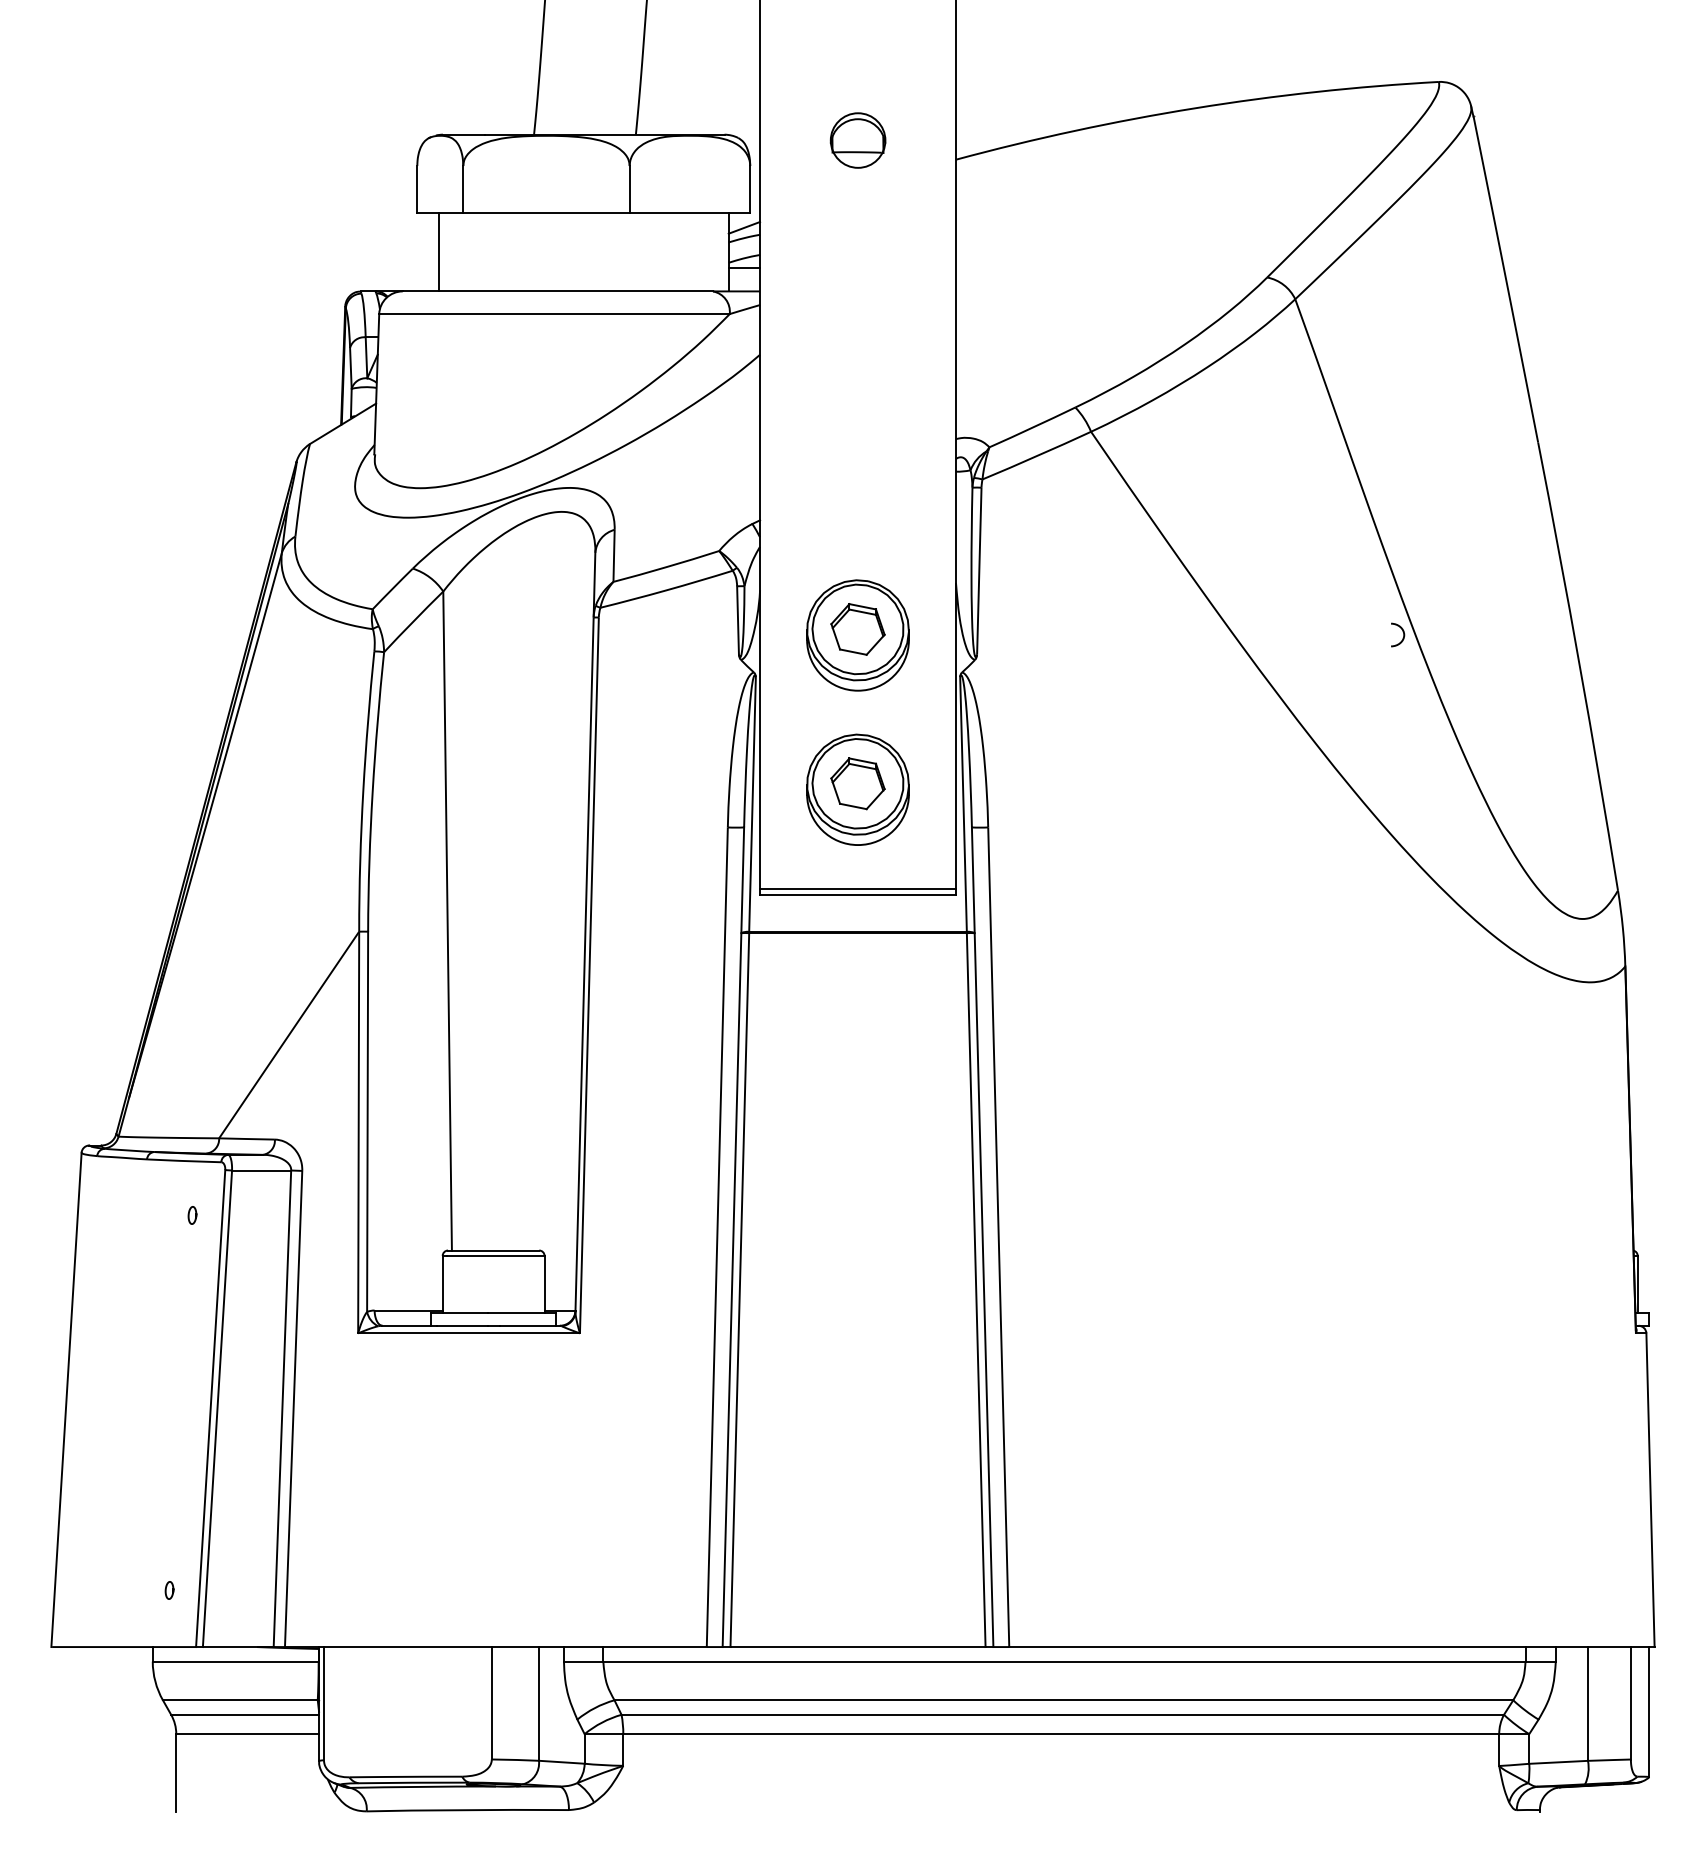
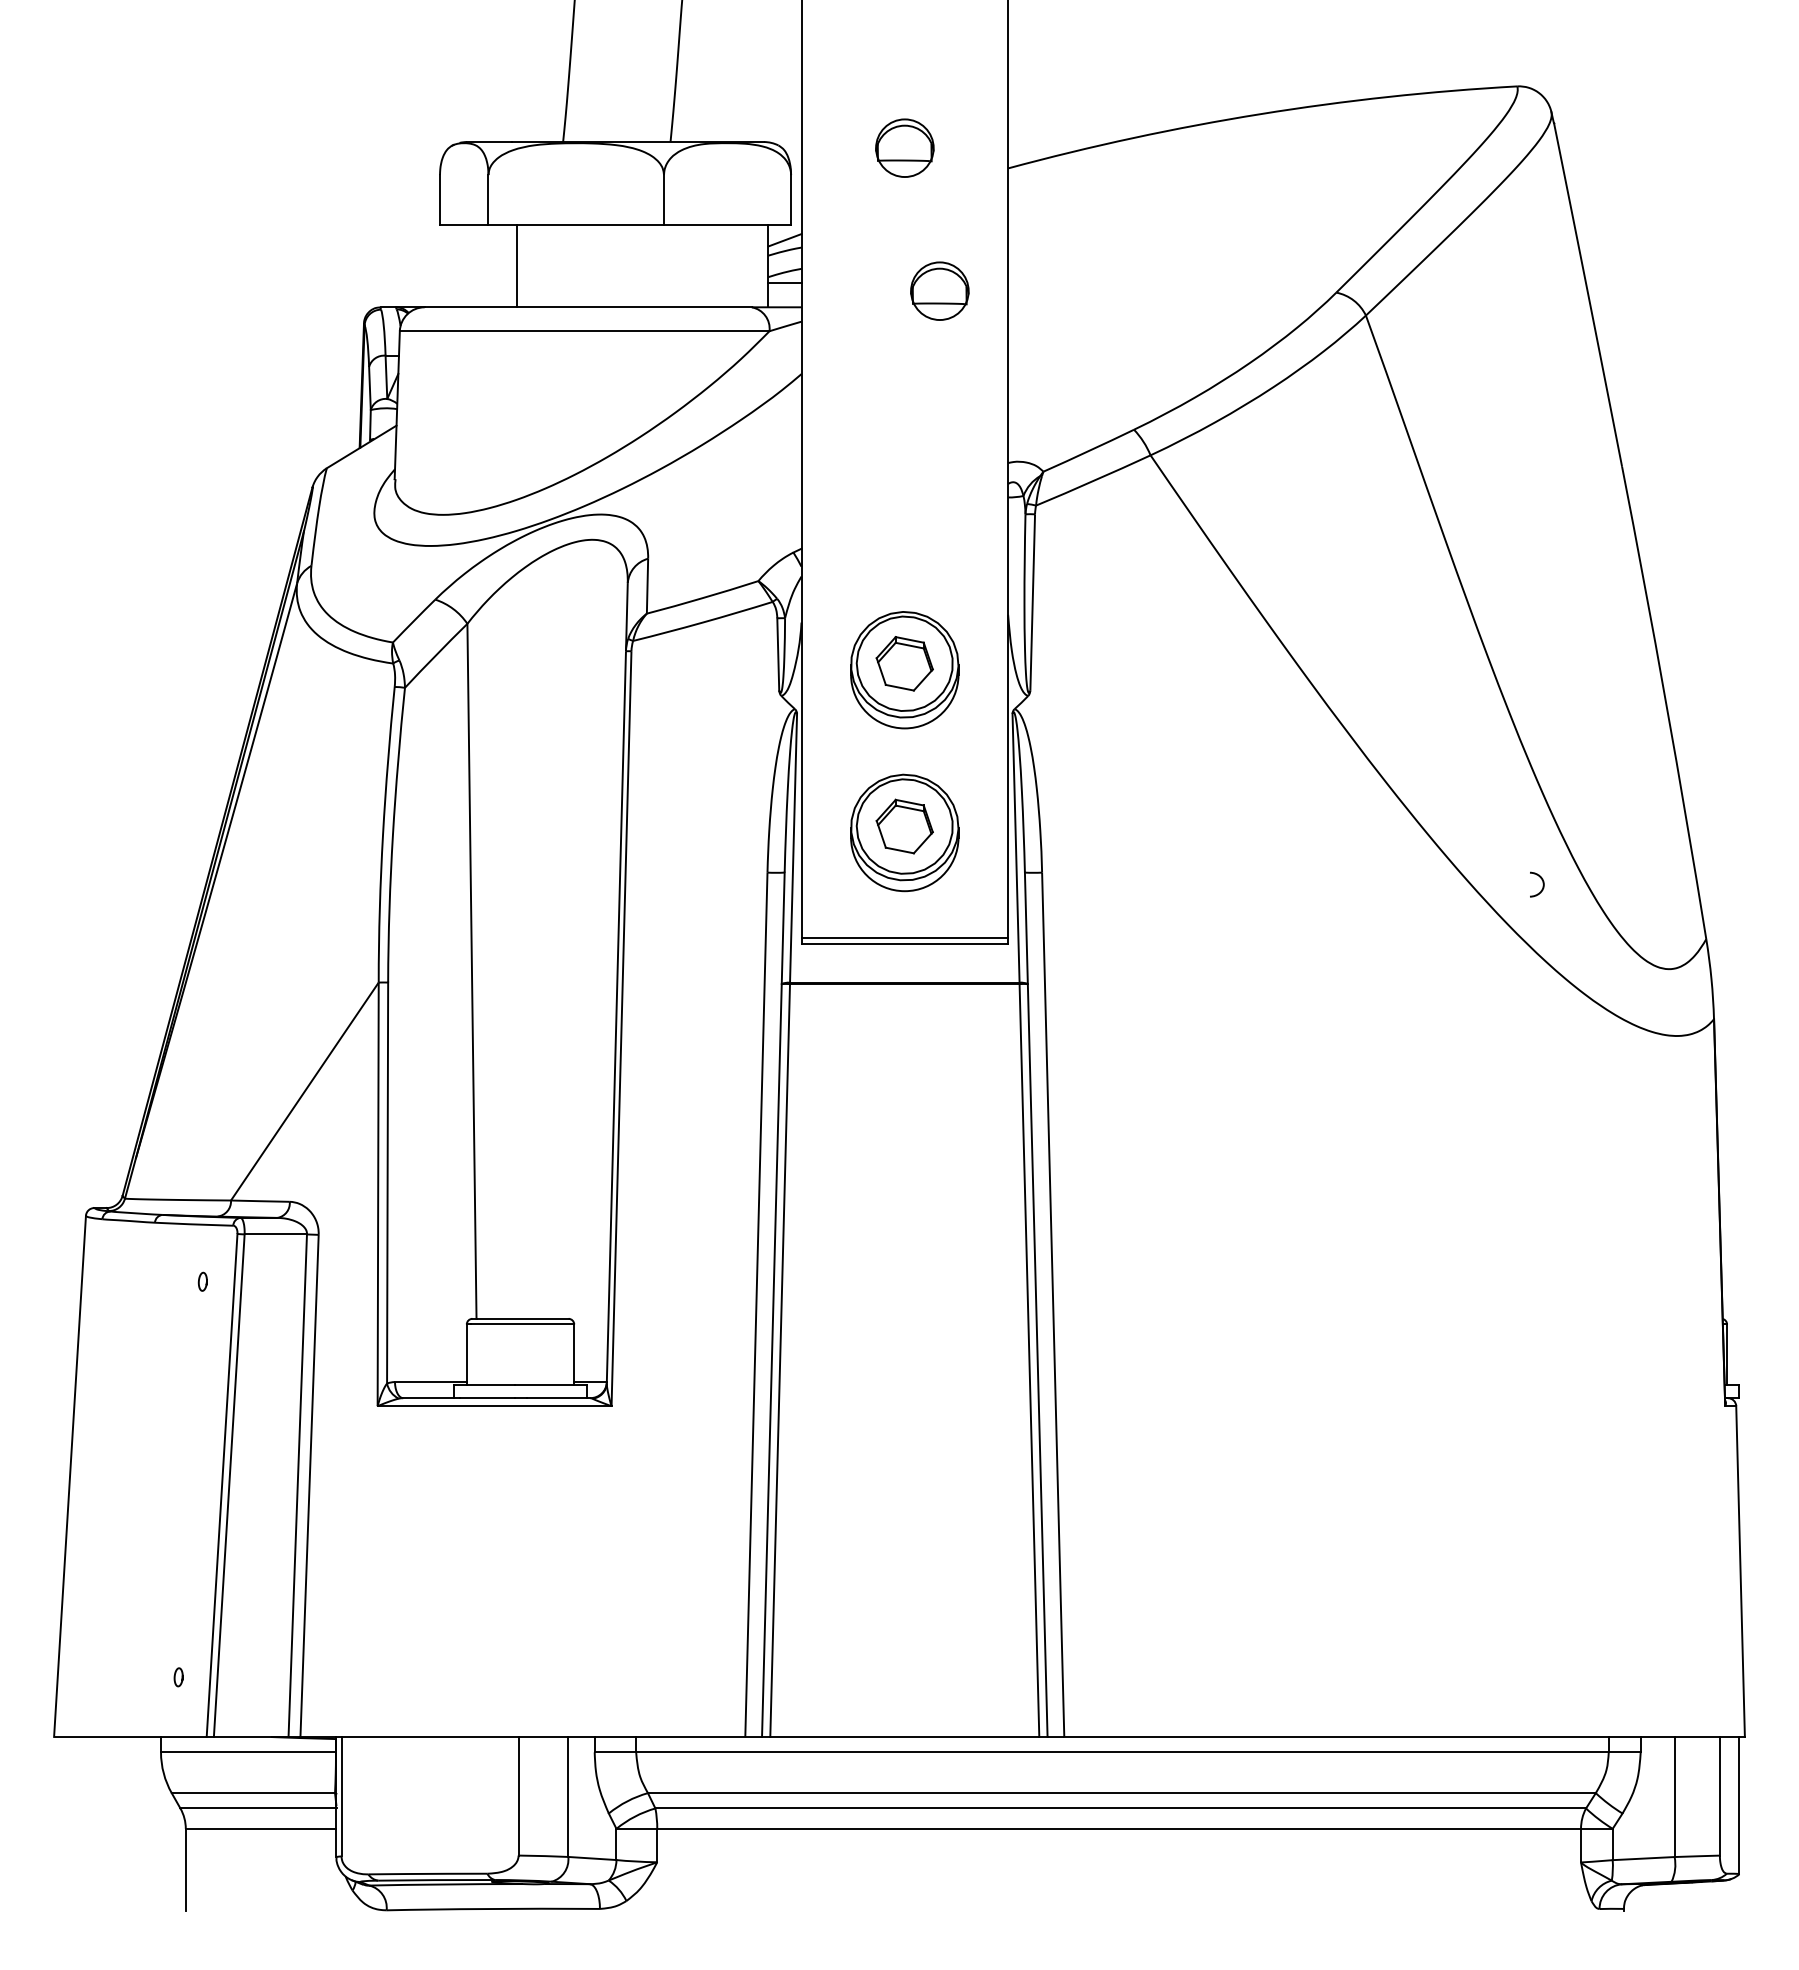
line: (438, 251) -> (516, 265), moved
part: (890, 275) -> (939, 290), added
curve: (1402, 633) -> (1542, 883), moved

